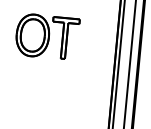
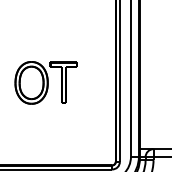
part: (46, 36) -> (45, 82), moved

